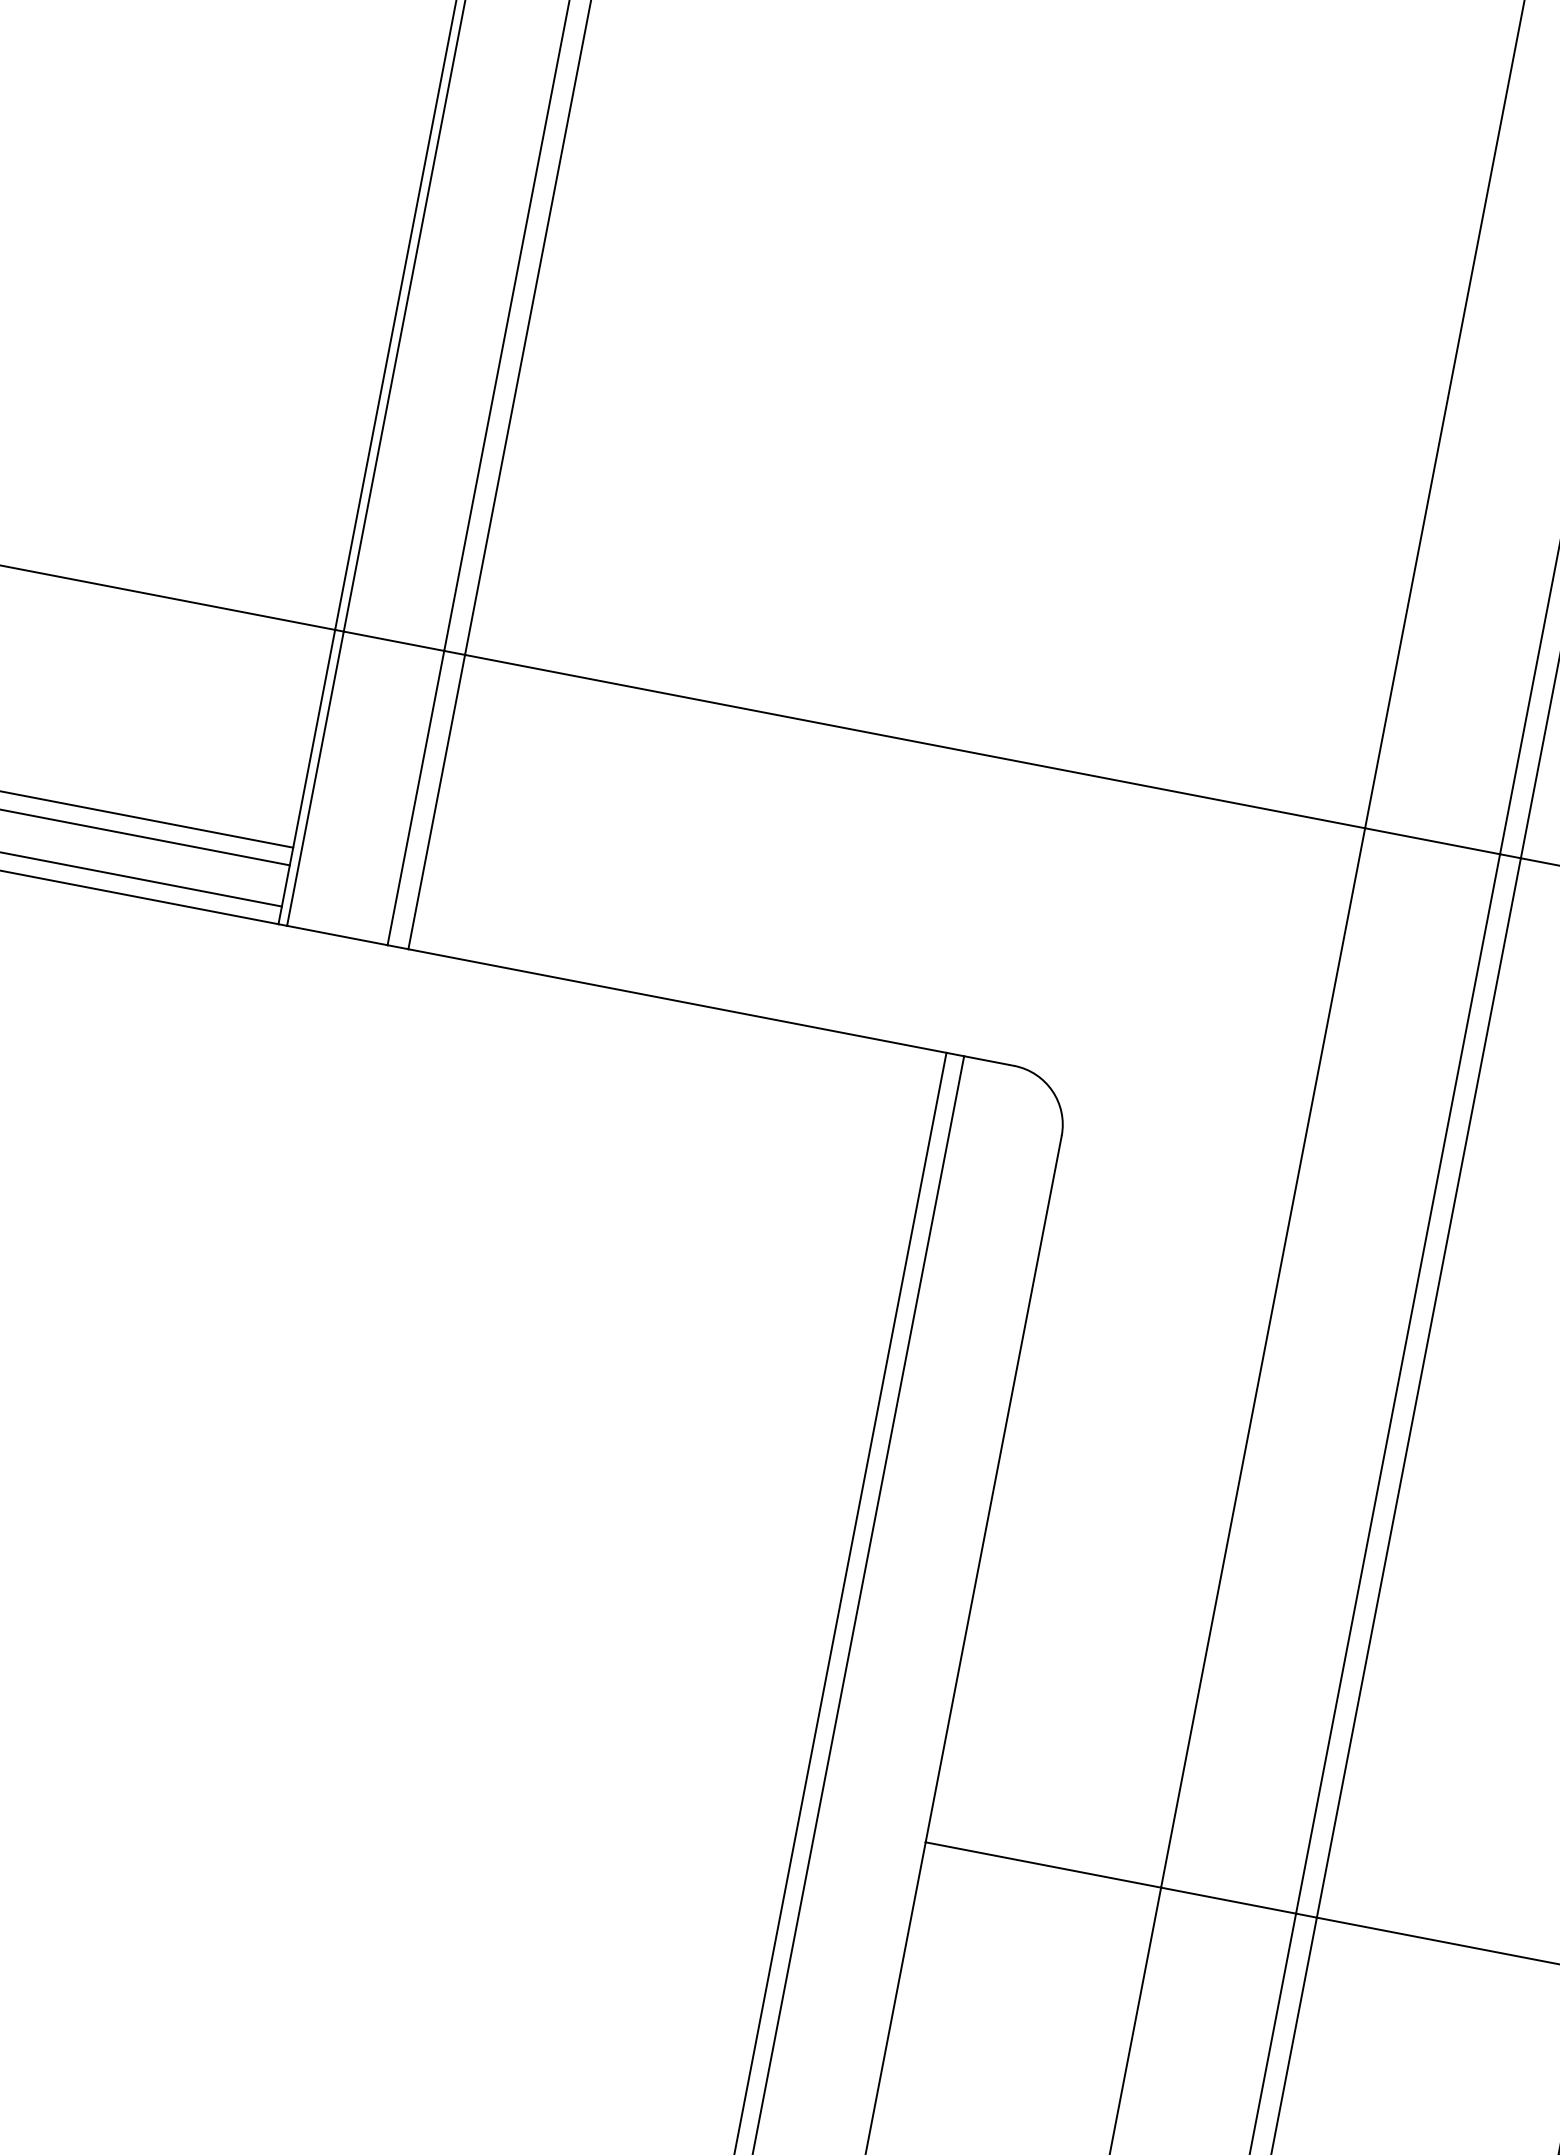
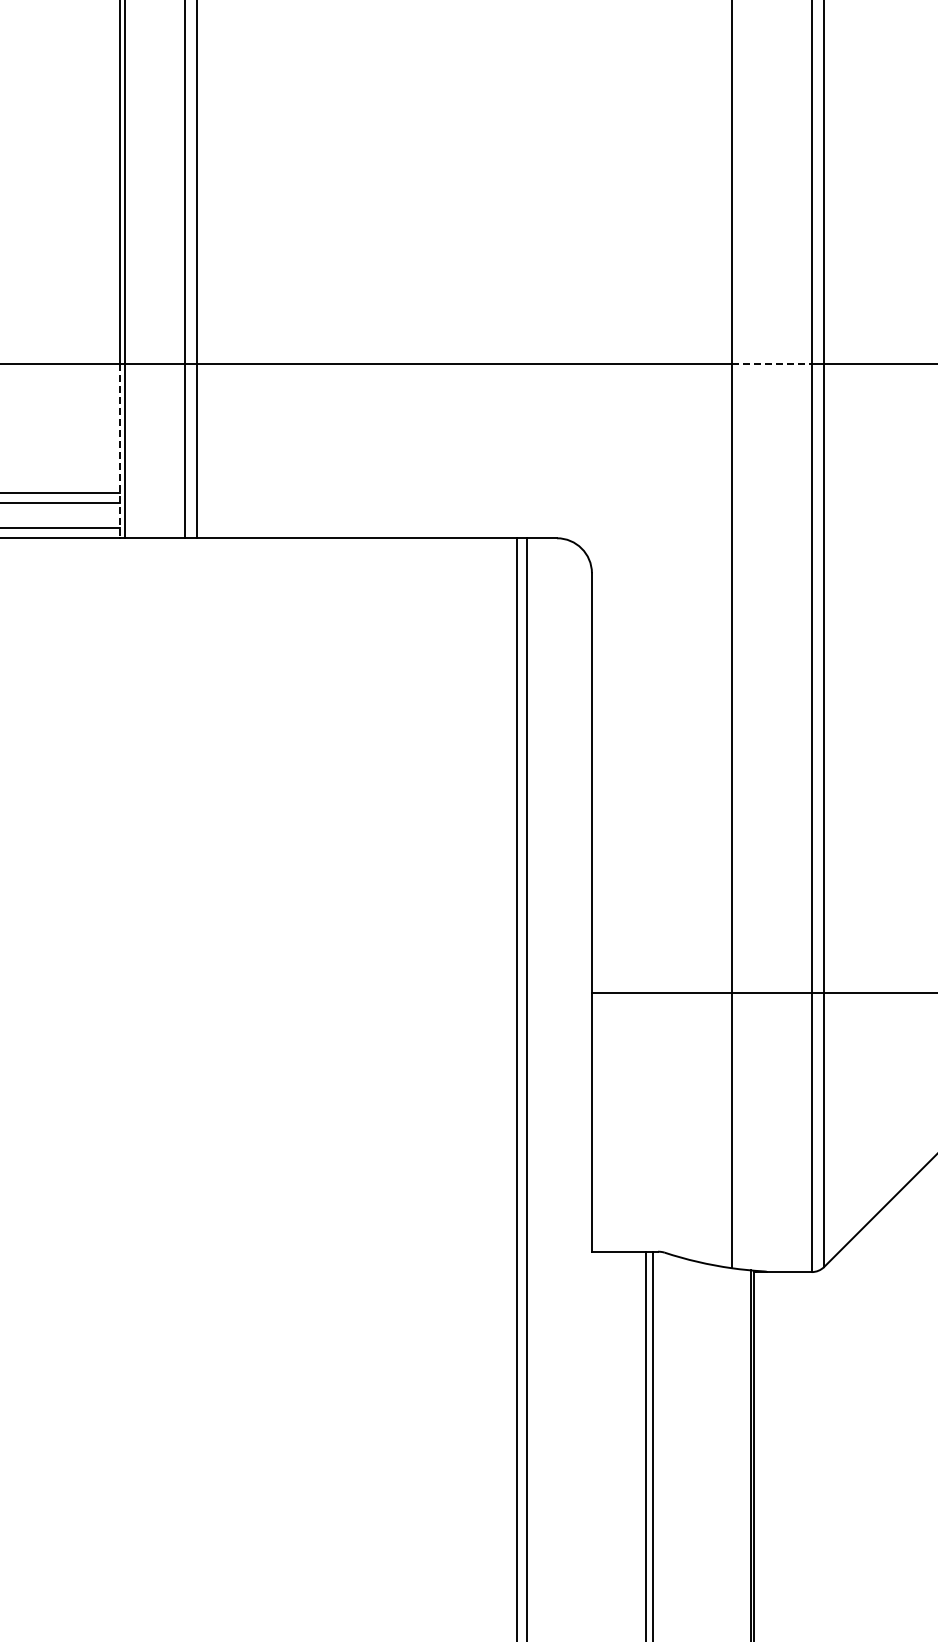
line: (307, 778) -> (120, 451), solid -> dashed
line: (1433, 841) -> (772, 363), solid -> dashed

